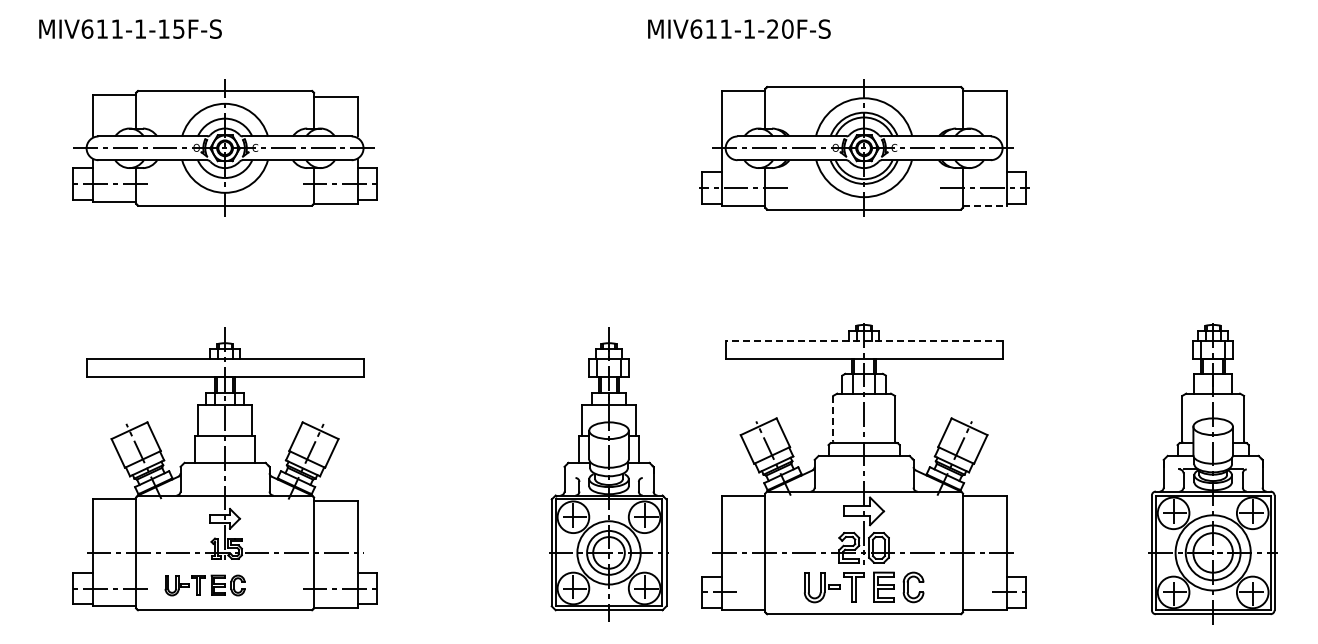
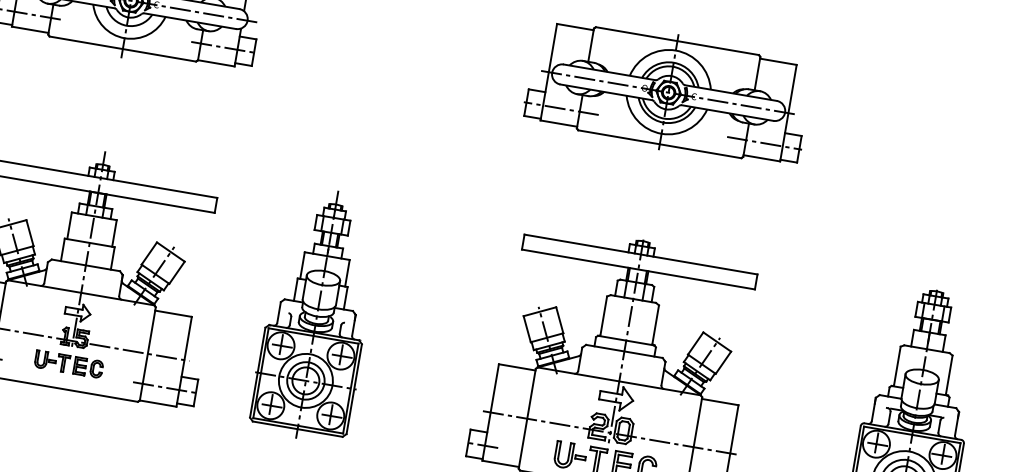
line: (984, 205) -> (761, 158), dashed -> solid
line: (863, 340) -> (640, 254), dashed -> solid
line: (833, 418) -> (604, 315), dashed -> solid
part: (608, 474) -> (316, 314), moved
part: (204, 585) -> (68, 364), moved

